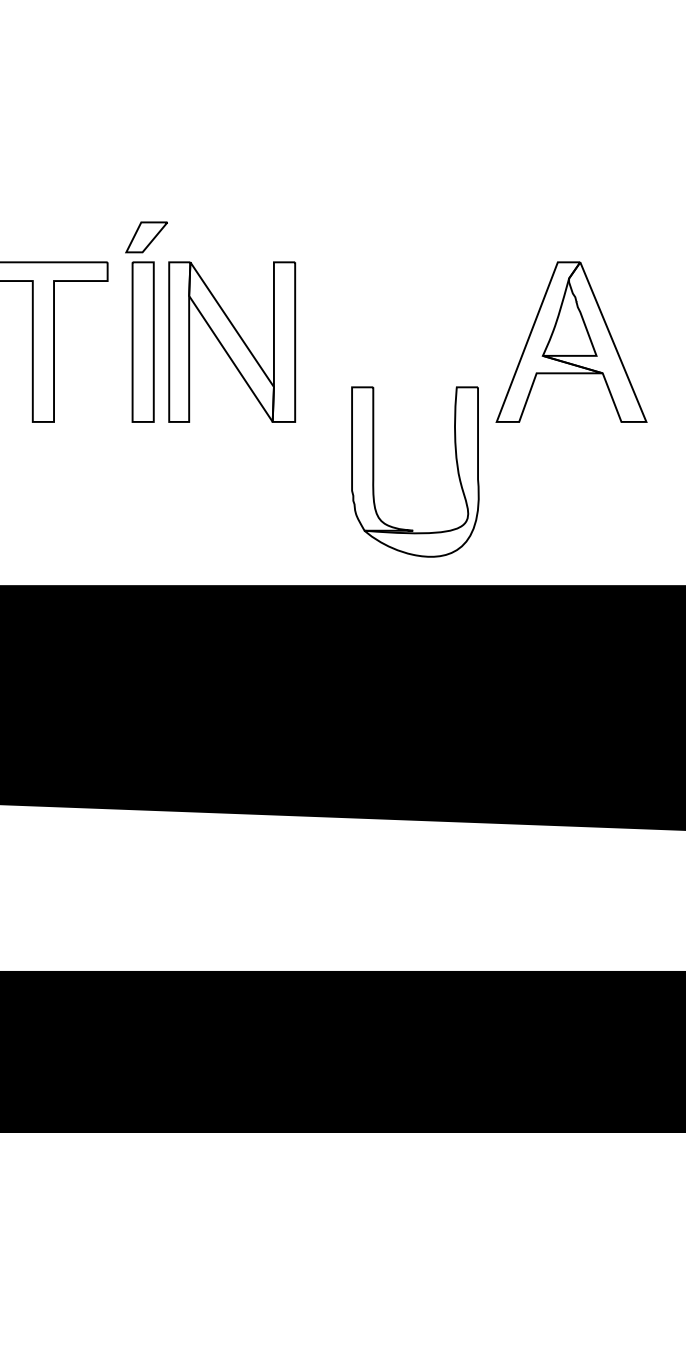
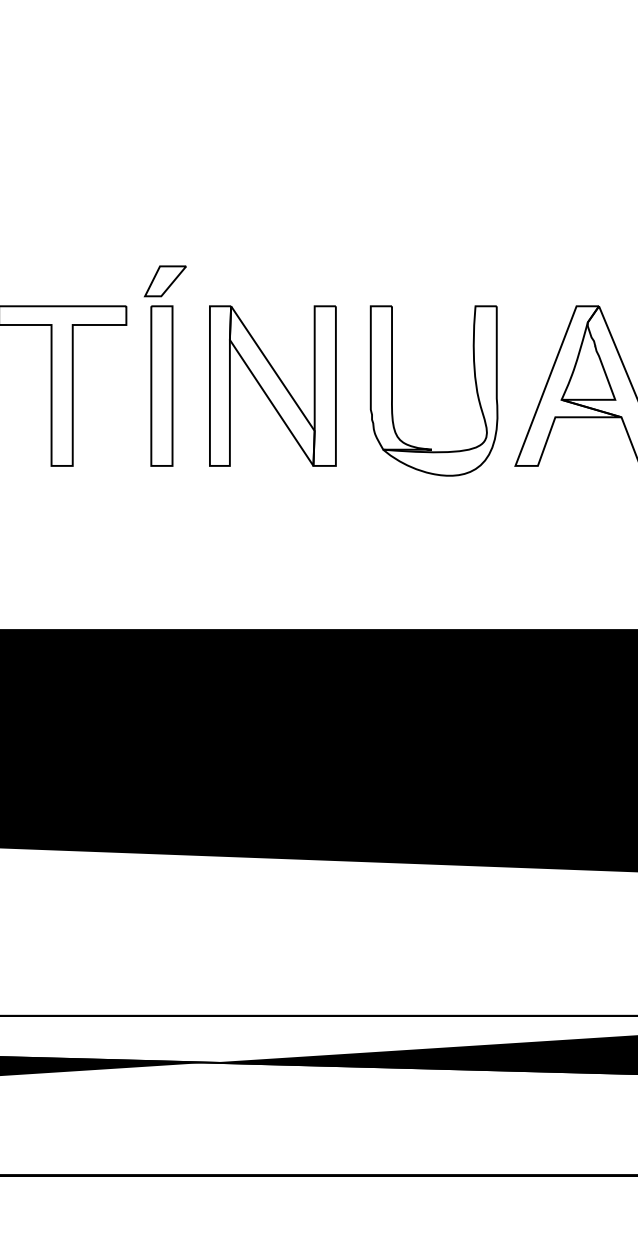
part: (232, 341) -> (273, 385), moved
part: (374, 471) -> (393, 390), moved

